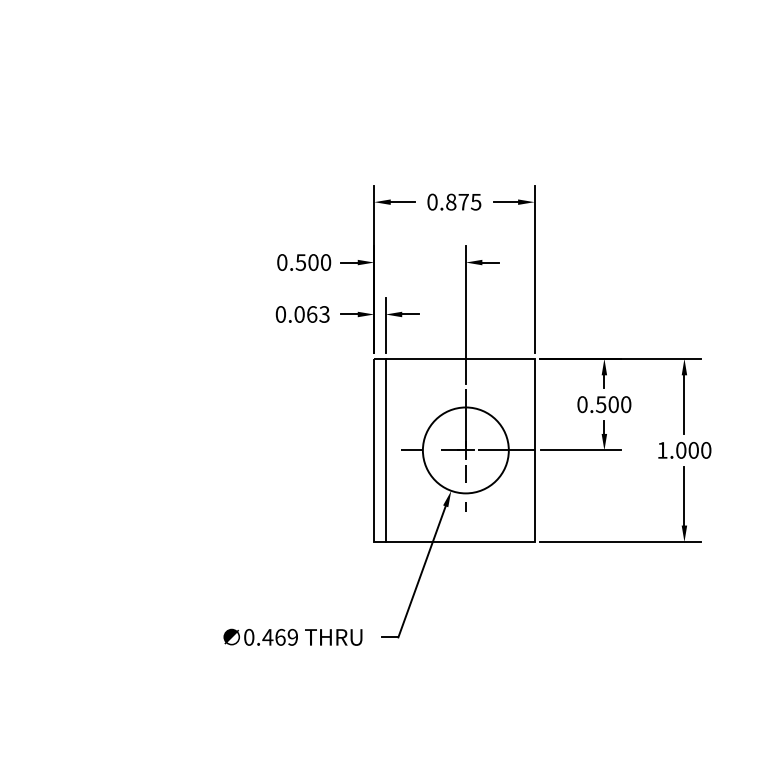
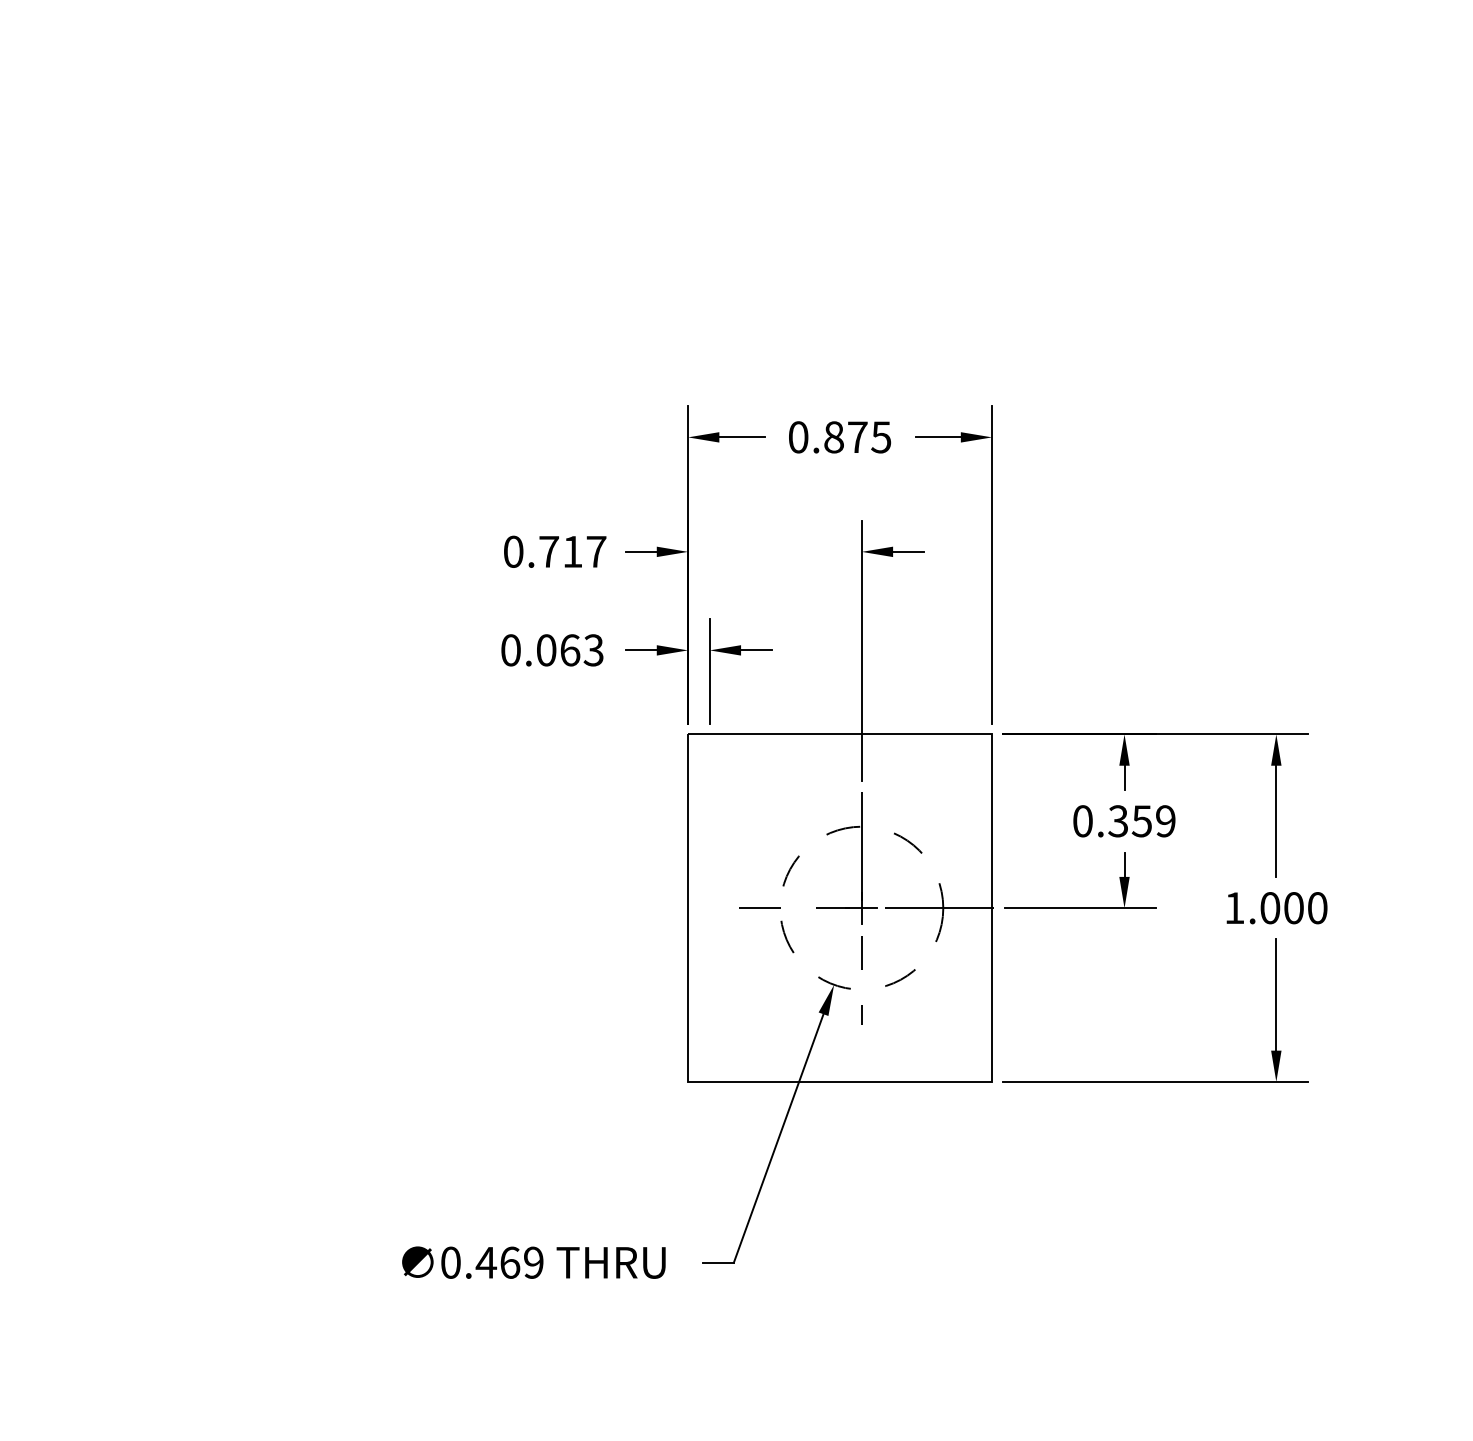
text: (313, 262) -> (572, 551), 0.500 -> 0.717
text: (613, 404) -> (1141, 821), 0.500 -> 0.359
line: (385, 450) -> (709, 908), removed
circle: (465, 450) -> (861, 908), solid -> dashed

